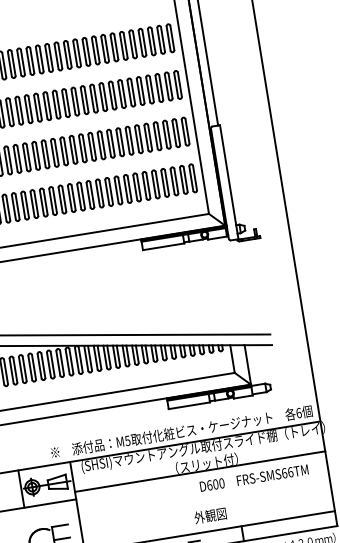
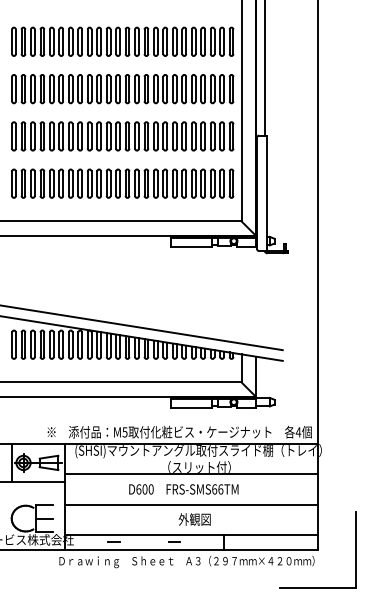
text: (298, 413) -> (297, 432), 6 -> 4
text: (253, 478) -> (183, 489), moved
line: (204, 501) -> (191, 504), added

